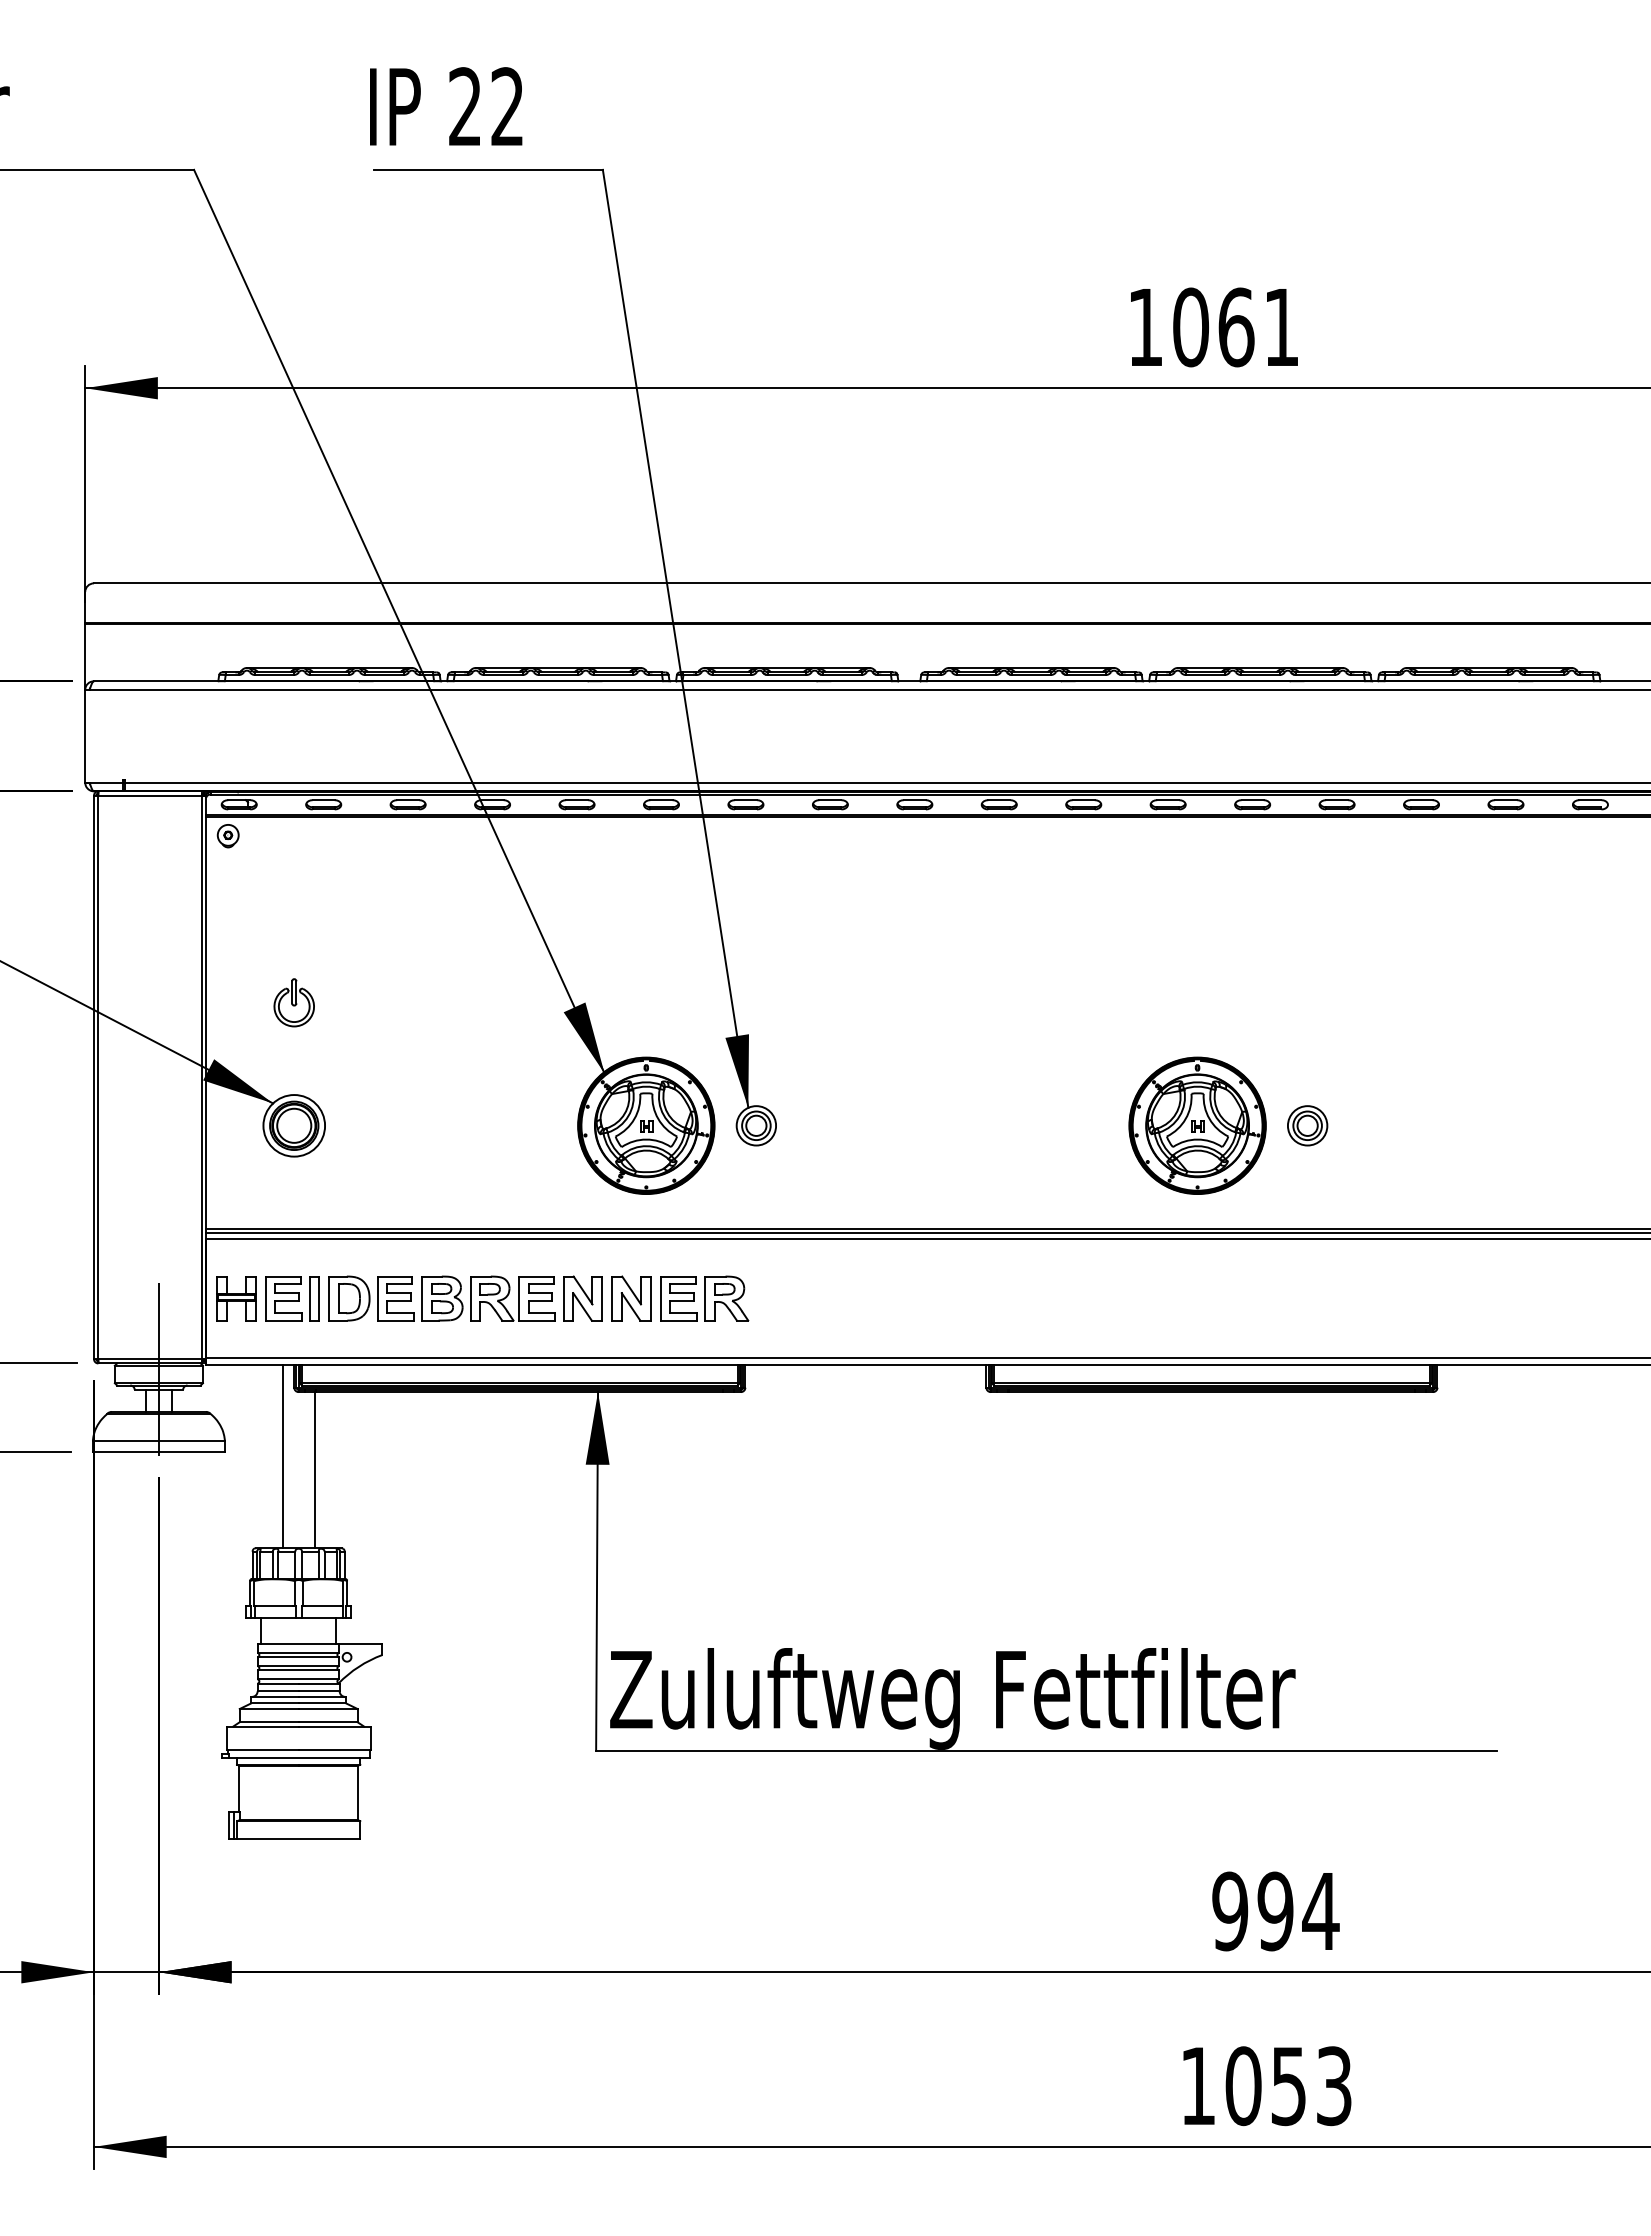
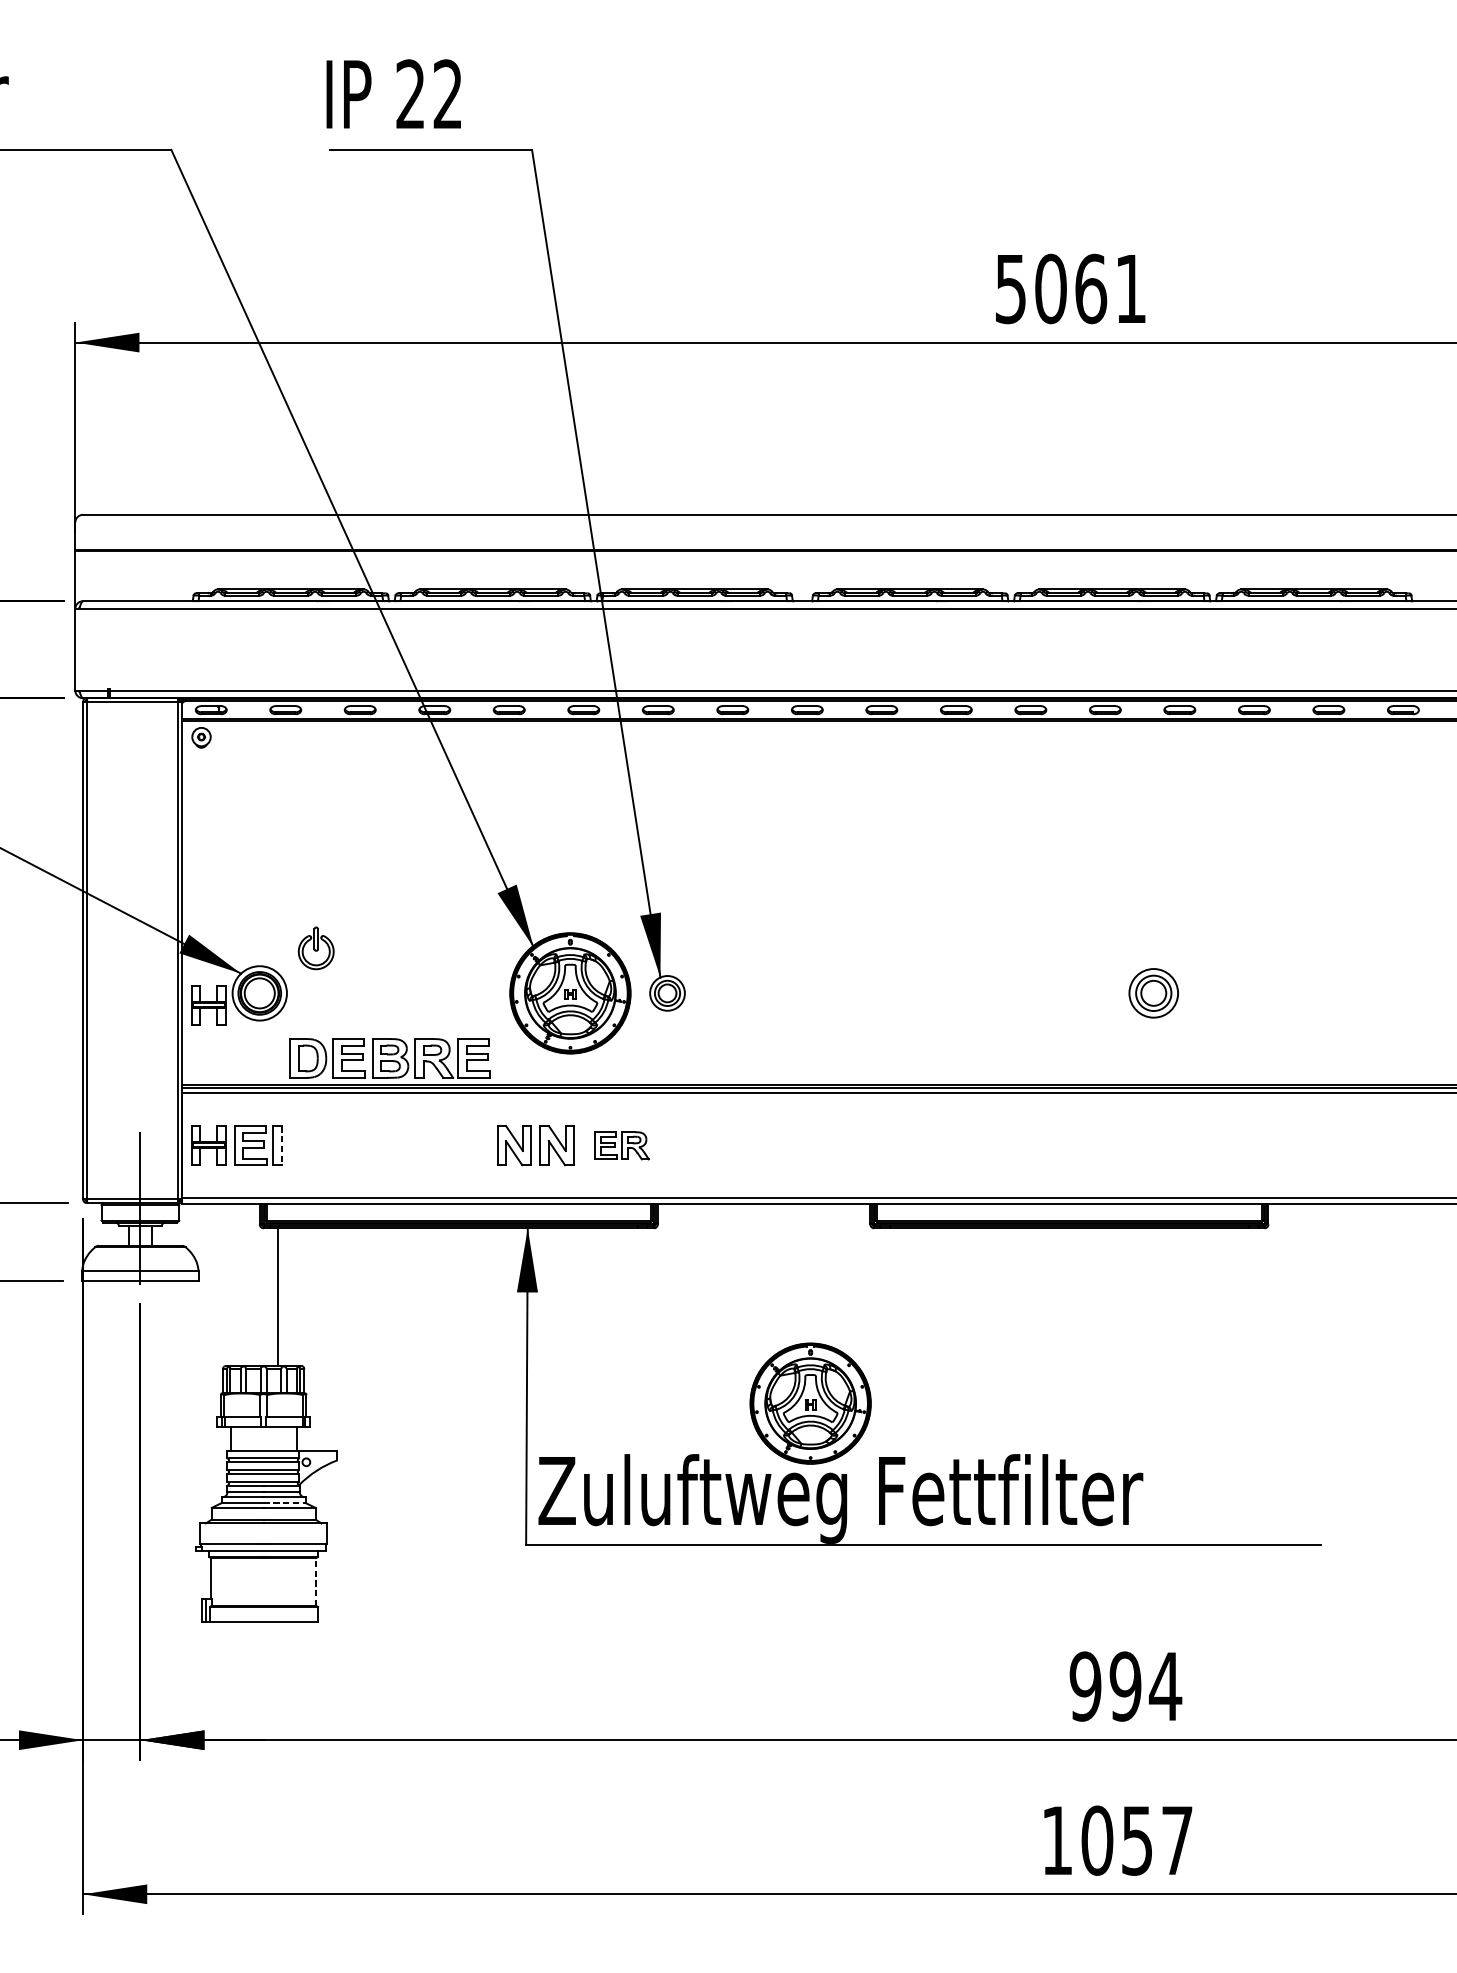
text: (1145, 328) -> (1010, 289), 1061 -> 5061
part: (293, 1002) -> (315, 948), moved
part: (1197, 1125) -> (810, 1403), moved
part: (1307, 1125) -> (1153, 993), size x1.4
part: (236, 1139) -> (208, 1005), added
part: (441, 1298) -> (389, 1058), moved
part: (704, 1298) -> (621, 1145), size x0.7
line: (319, 1299) -> (282, 1146), solid -> dashed
line: (282, 1456) -> (249, 1285), removed
line: (322, 1703) -> (284, 1503), solid -> dashed
line: (358, 1792) -> (316, 1581), solid -> dashed
text: (1334, 2086) -> (1177, 1841), 1053 -> 1057

